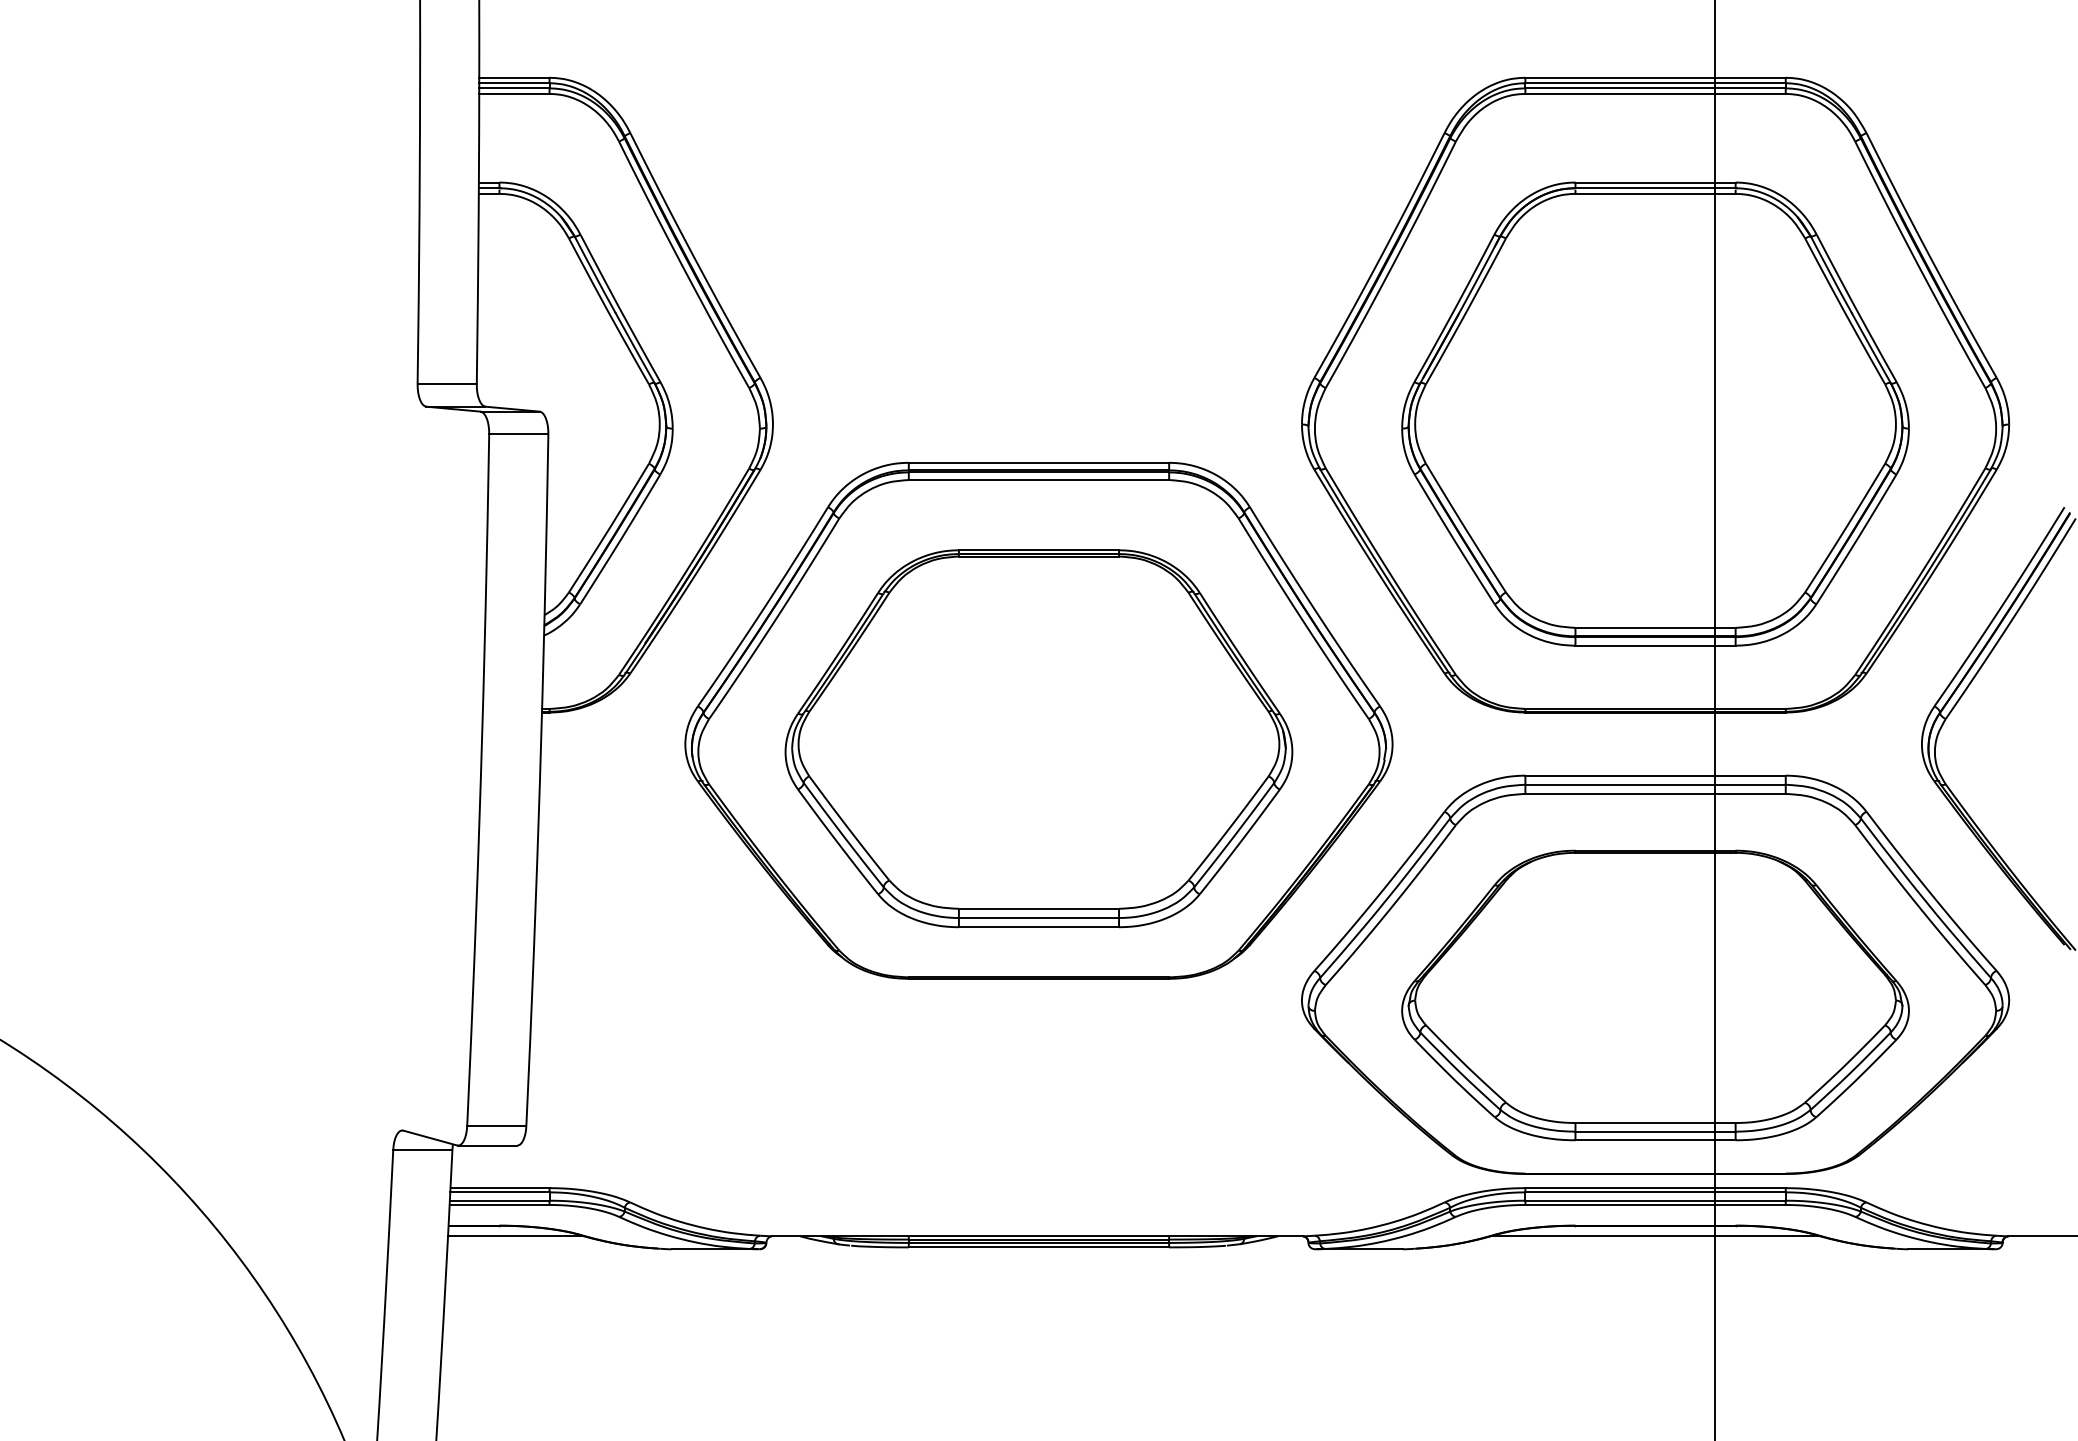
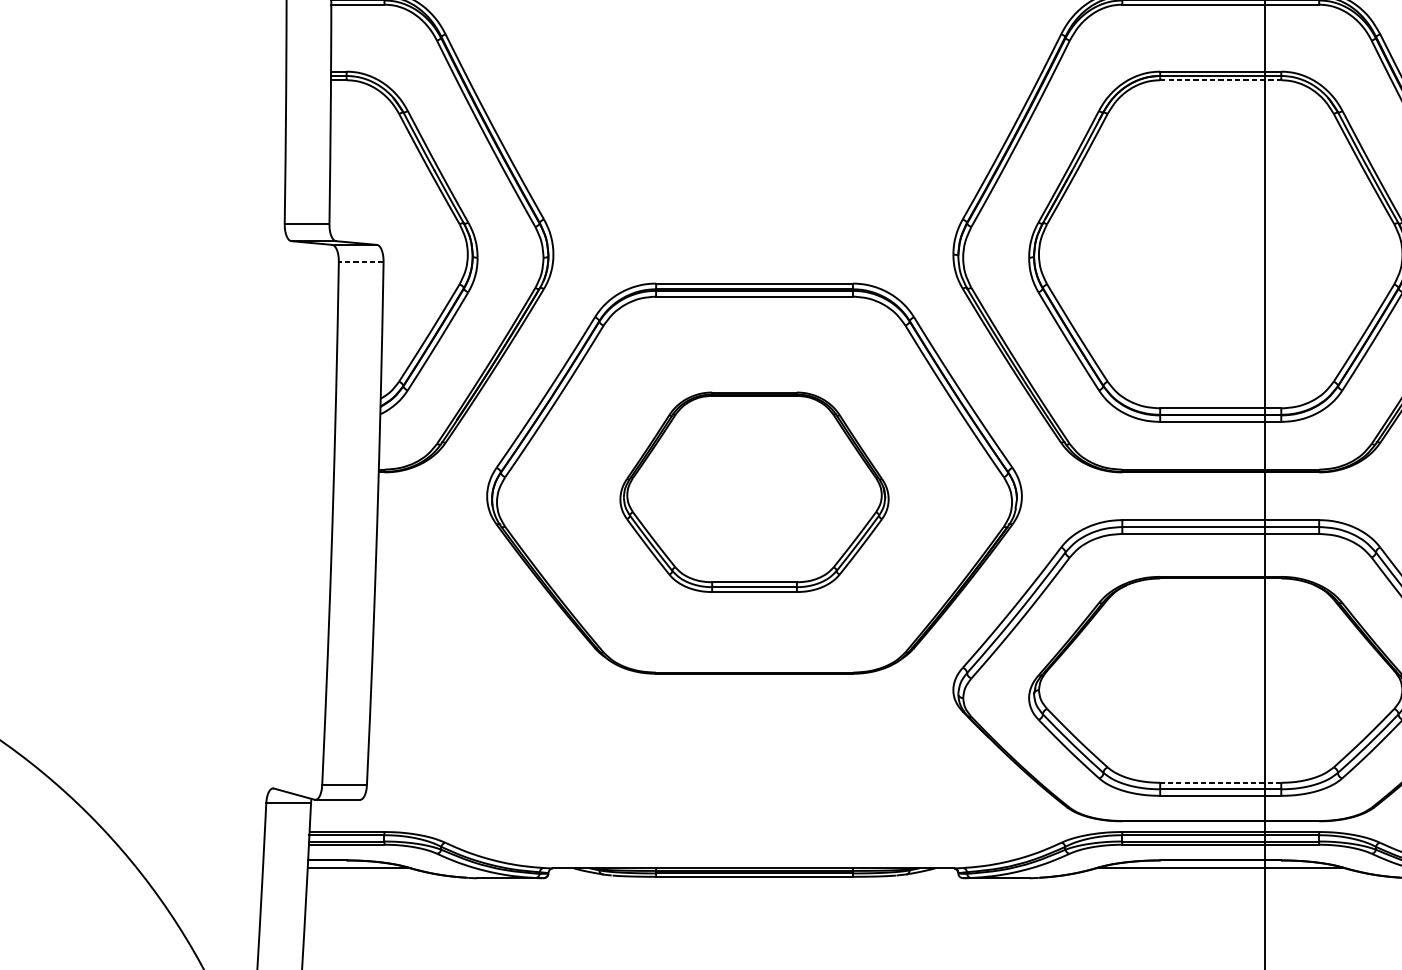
line: (1656, 193) -> (1221, 79), solid -> dashed
line: (518, 434) -> (361, 262), solid -> dashed
part: (1038, 738) -> (754, 492), size x0.7
line: (1655, 1123) -> (1220, 783), solid -> dashed

